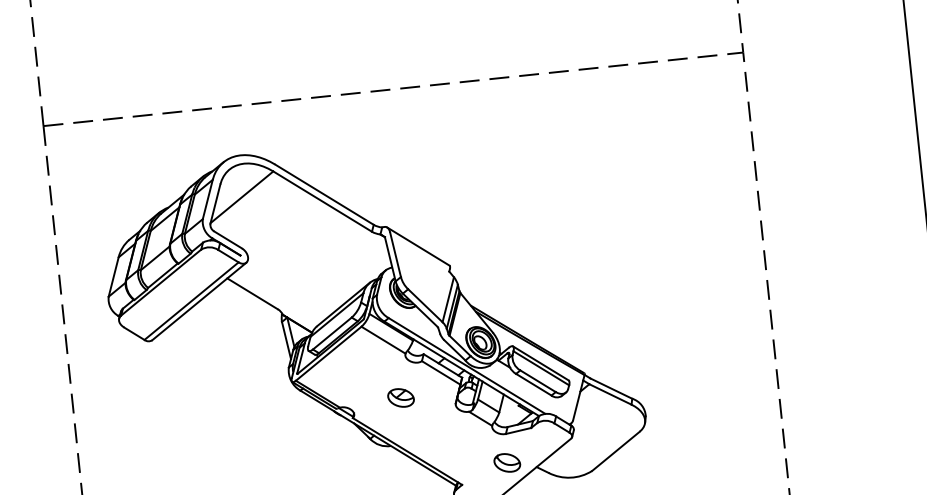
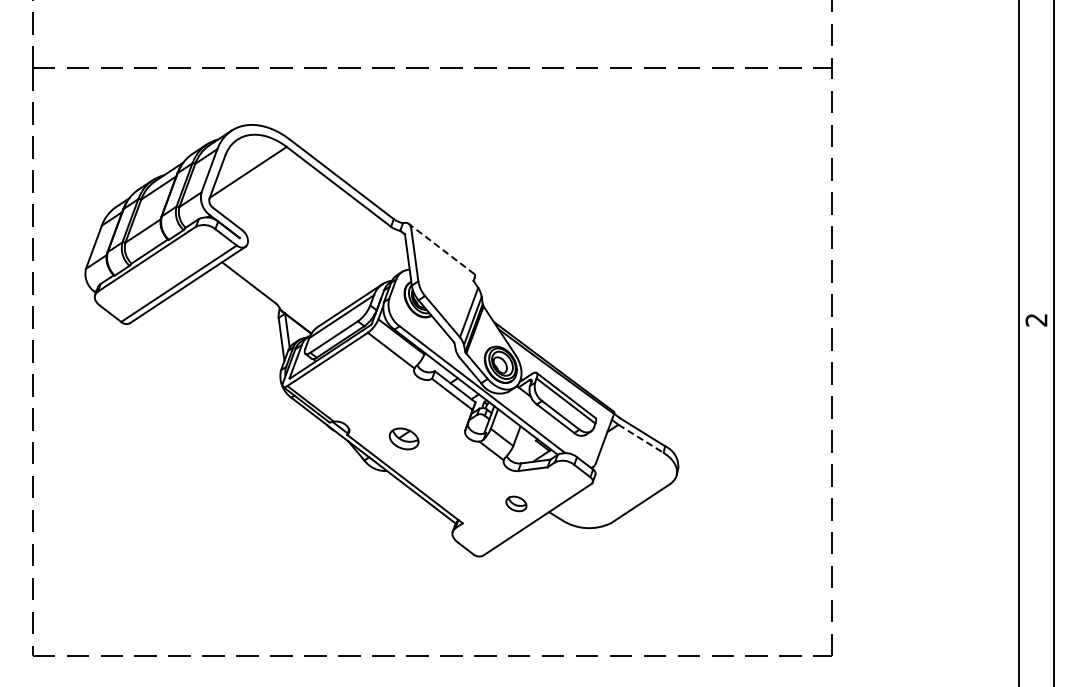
line: (418, 246) -> (441, 248), solid -> dashed
line: (610, 394) -> (641, 438), solid -> dashed
part: (400, 397) -> (403, 438), moved
part: (507, 462) -> (516, 503), size x0.7

